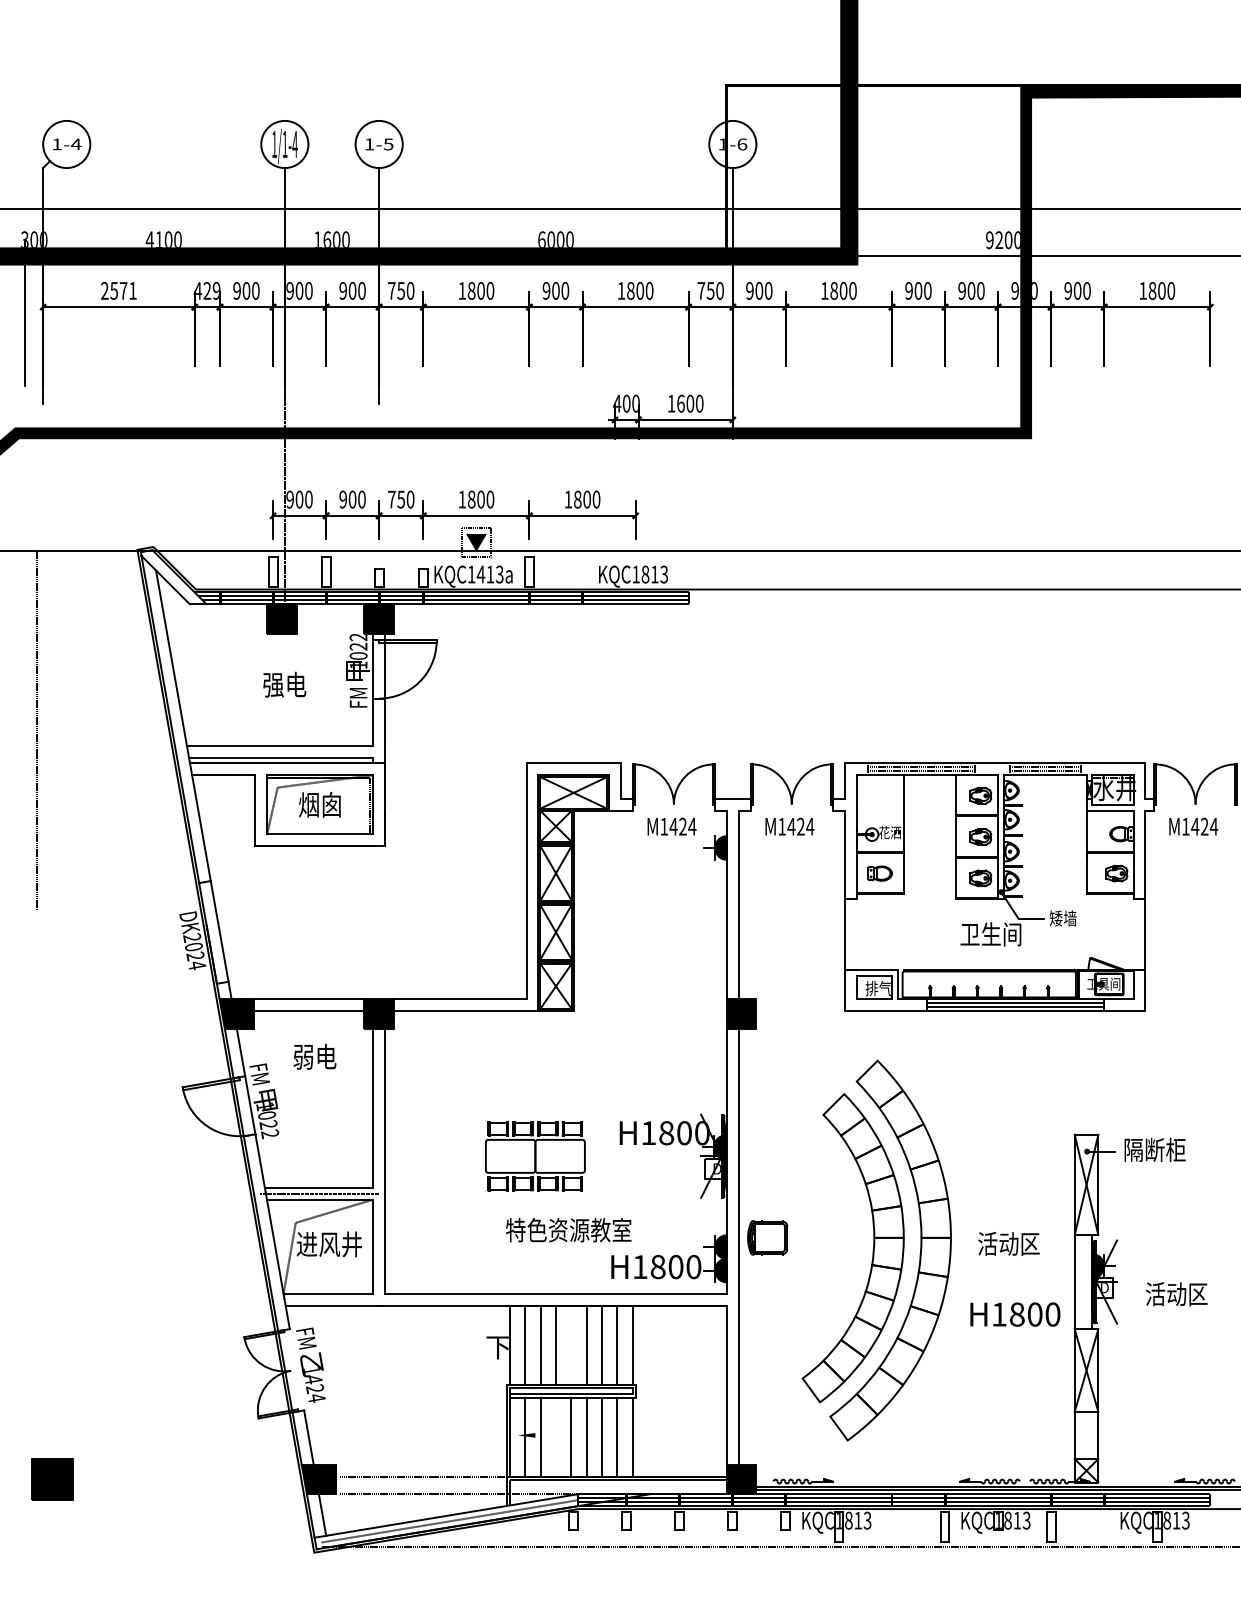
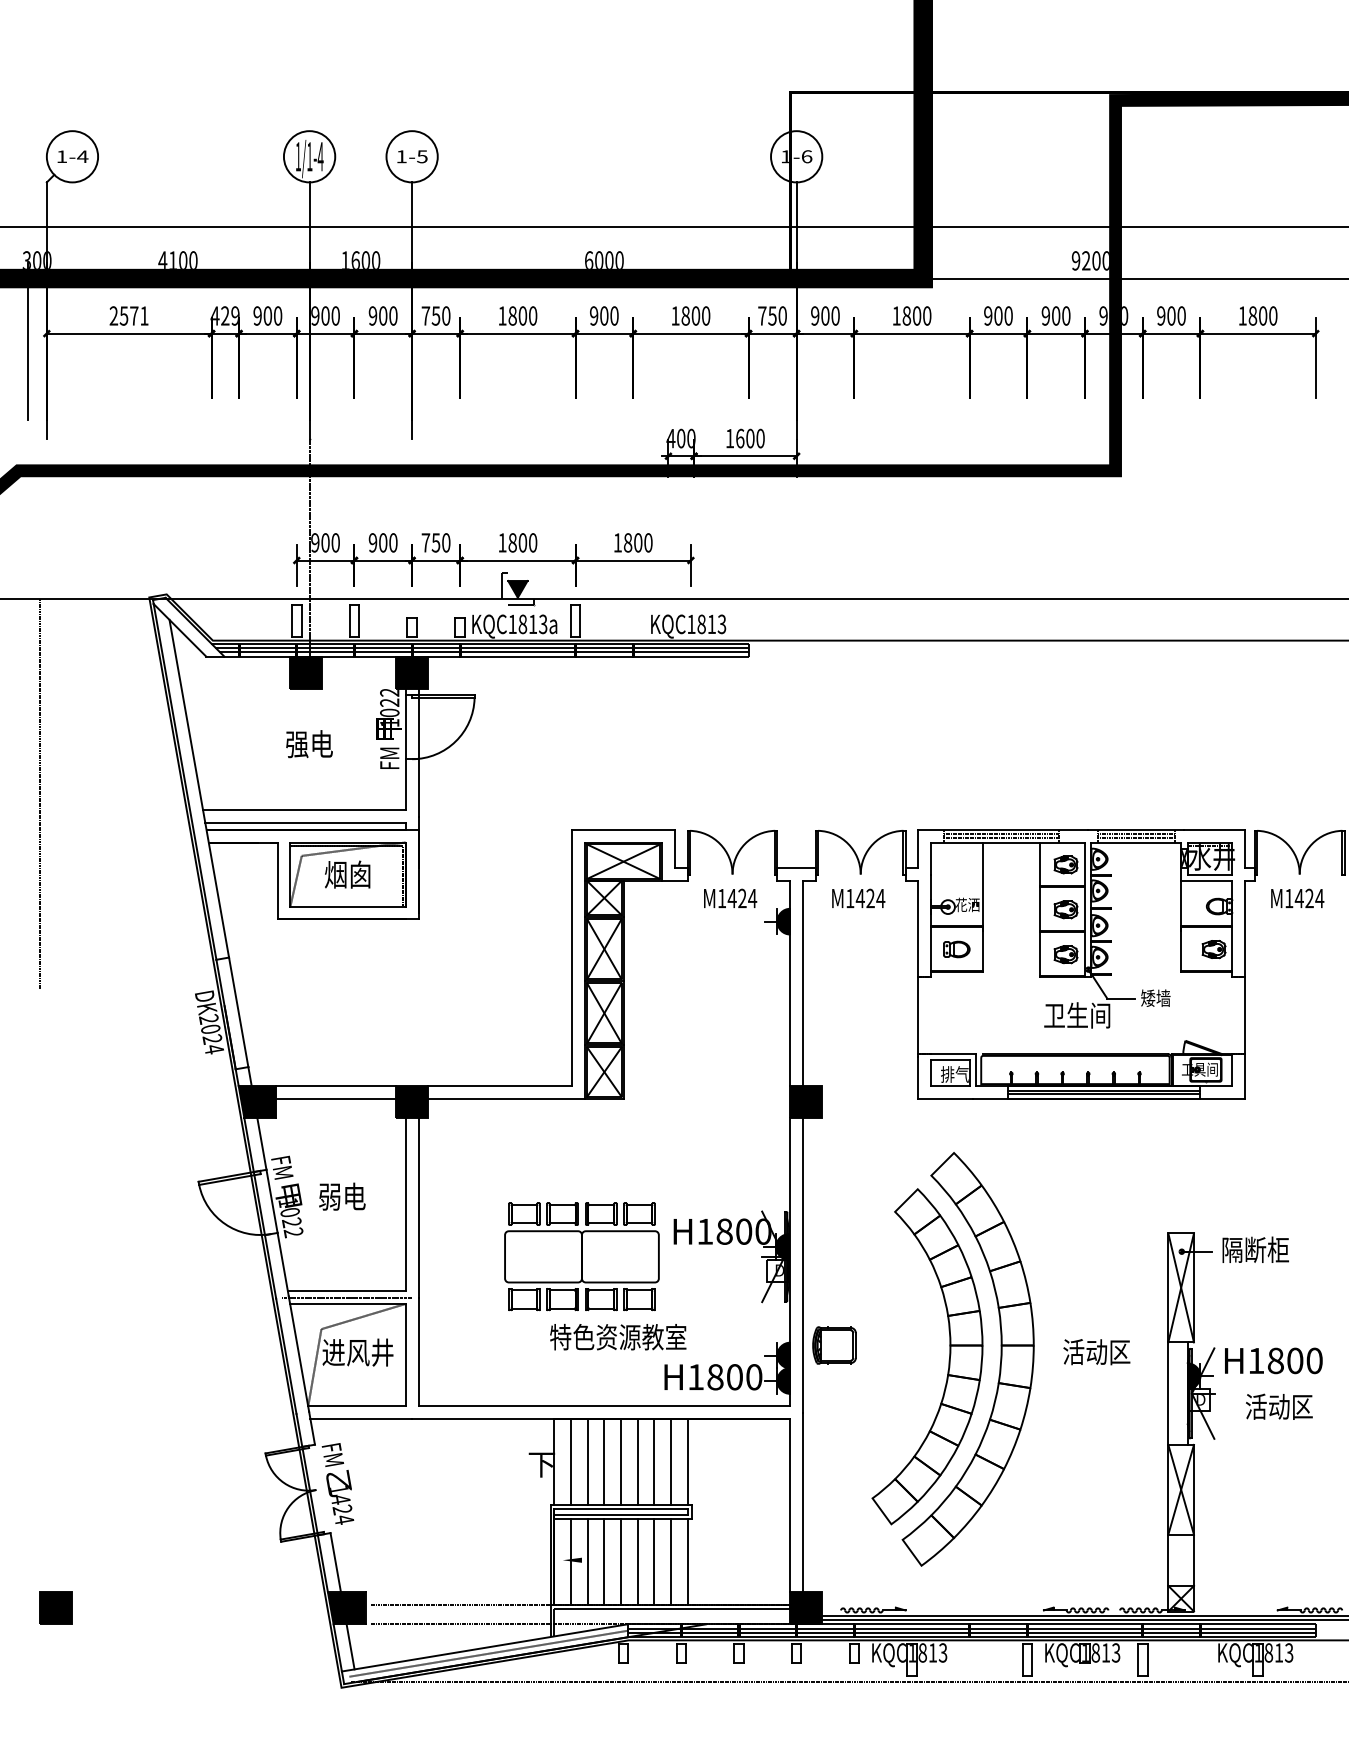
text: (480, 574) -> (522, 624), KQC1413a -> KQC1813a
text: (315, 1056) -> (342, 1196), moved
part: (534, 1156) -> (581, 1256), size x1.43
text: (1015, 1314) -> (1273, 1360), moved
line: (571, 1345) -> (621, 1462), added
line: (556, 1437) -> (604, 1562), added
part: (51, 1478) -> (55, 1607), size x0.71

